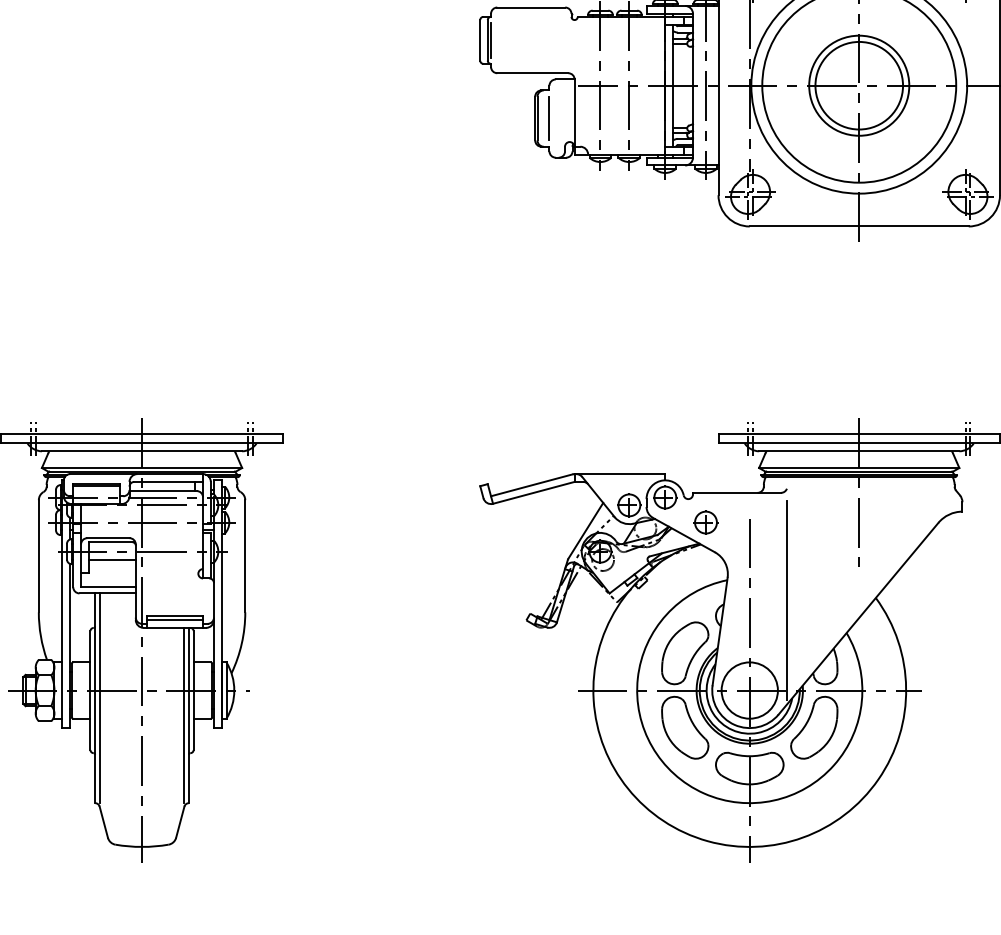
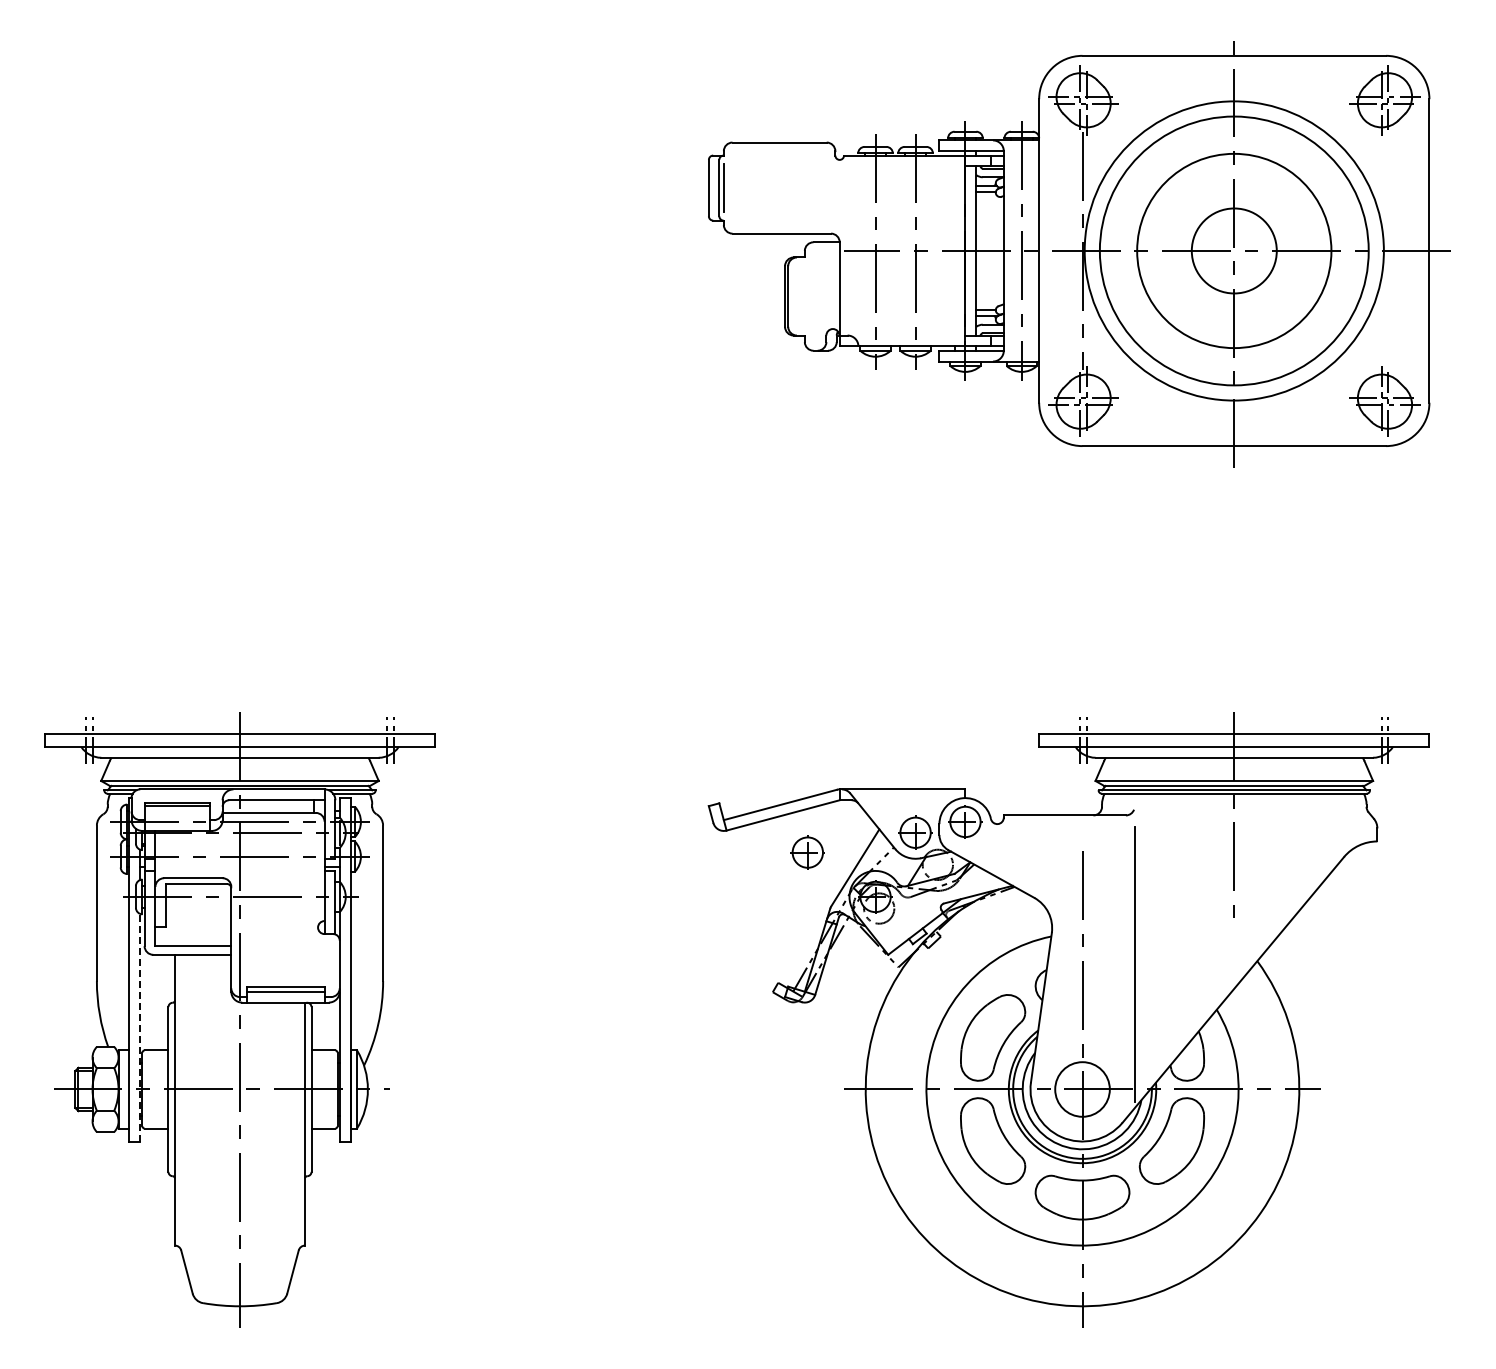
circle: (858, 85) -> (1233, 250), size x1.4
circle: (859, 85) -> (1234, 250), size x0.7
line: (549, 118) -> (804, 296), removed
part: (705, 522) -> (807, 852), moved
line: (112, 559) -> (198, 907), removed
line: (70, 645) -> (140, 1027), solid -> dashed
circle: (749, 690) -> (1082, 1089), size x0.7
line: (99, 697) -> (181, 1099), removed
line: (184, 715) -> (298, 1123), removed

